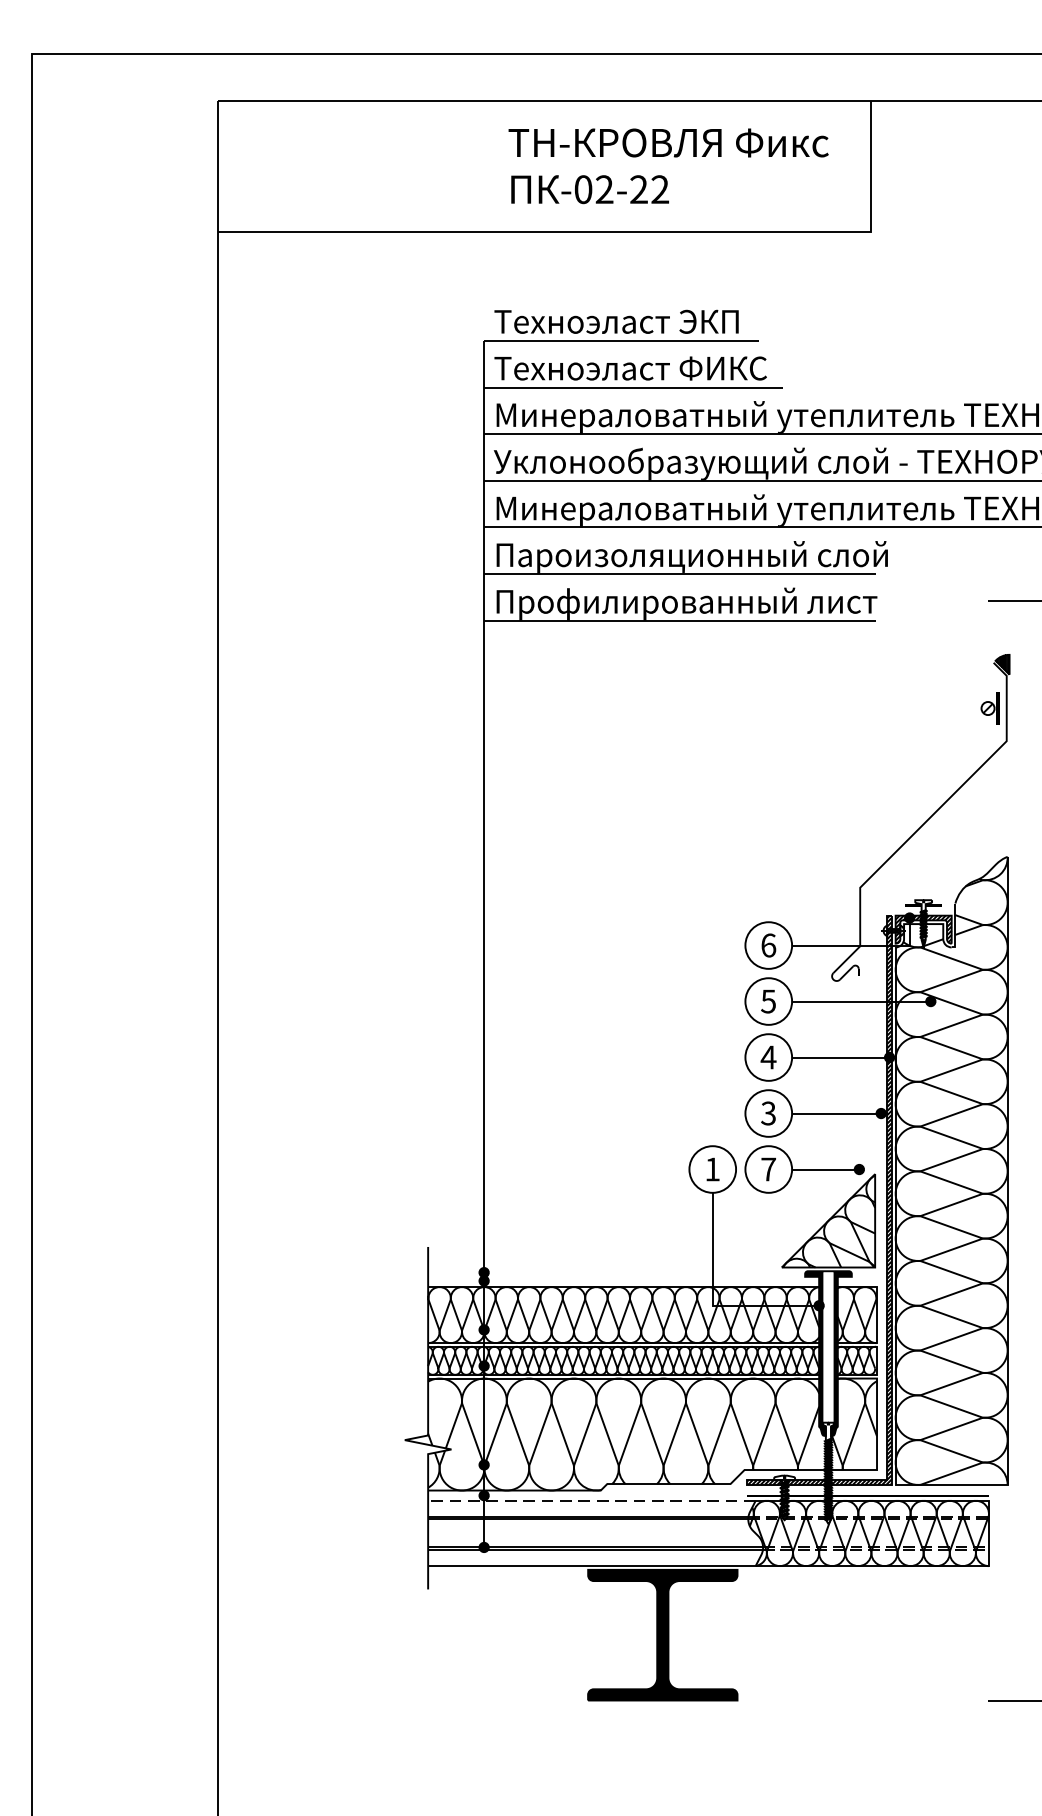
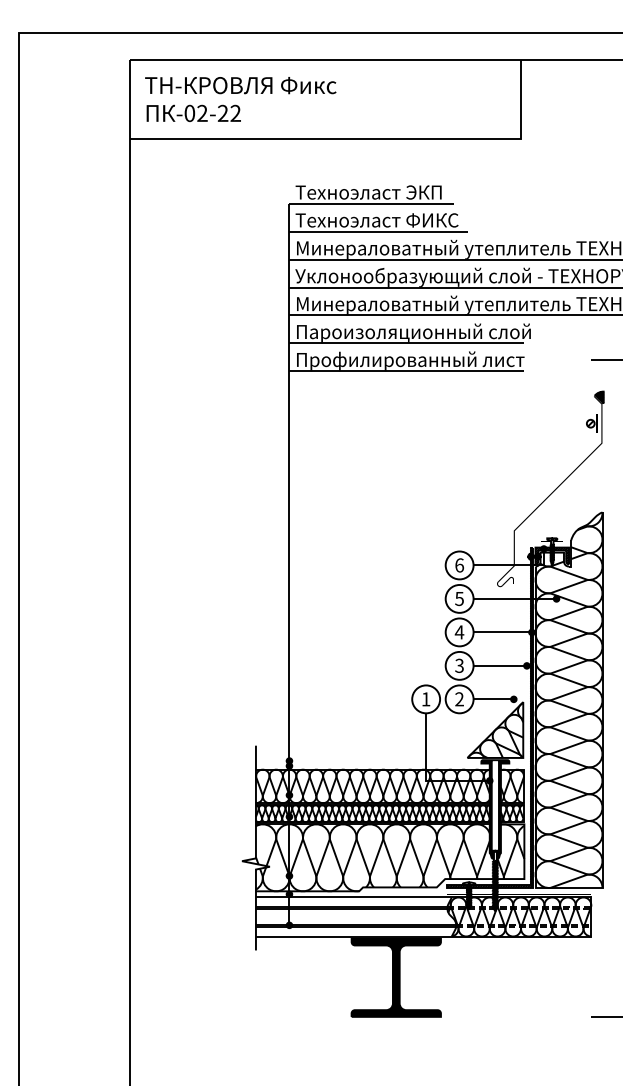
text: (668, 166) -> (240, 99), moved
text: (768, 1169) -> (459, 699), 7 -> 2
line: (591, 1500) -> (353, 897), dashed -> solid

